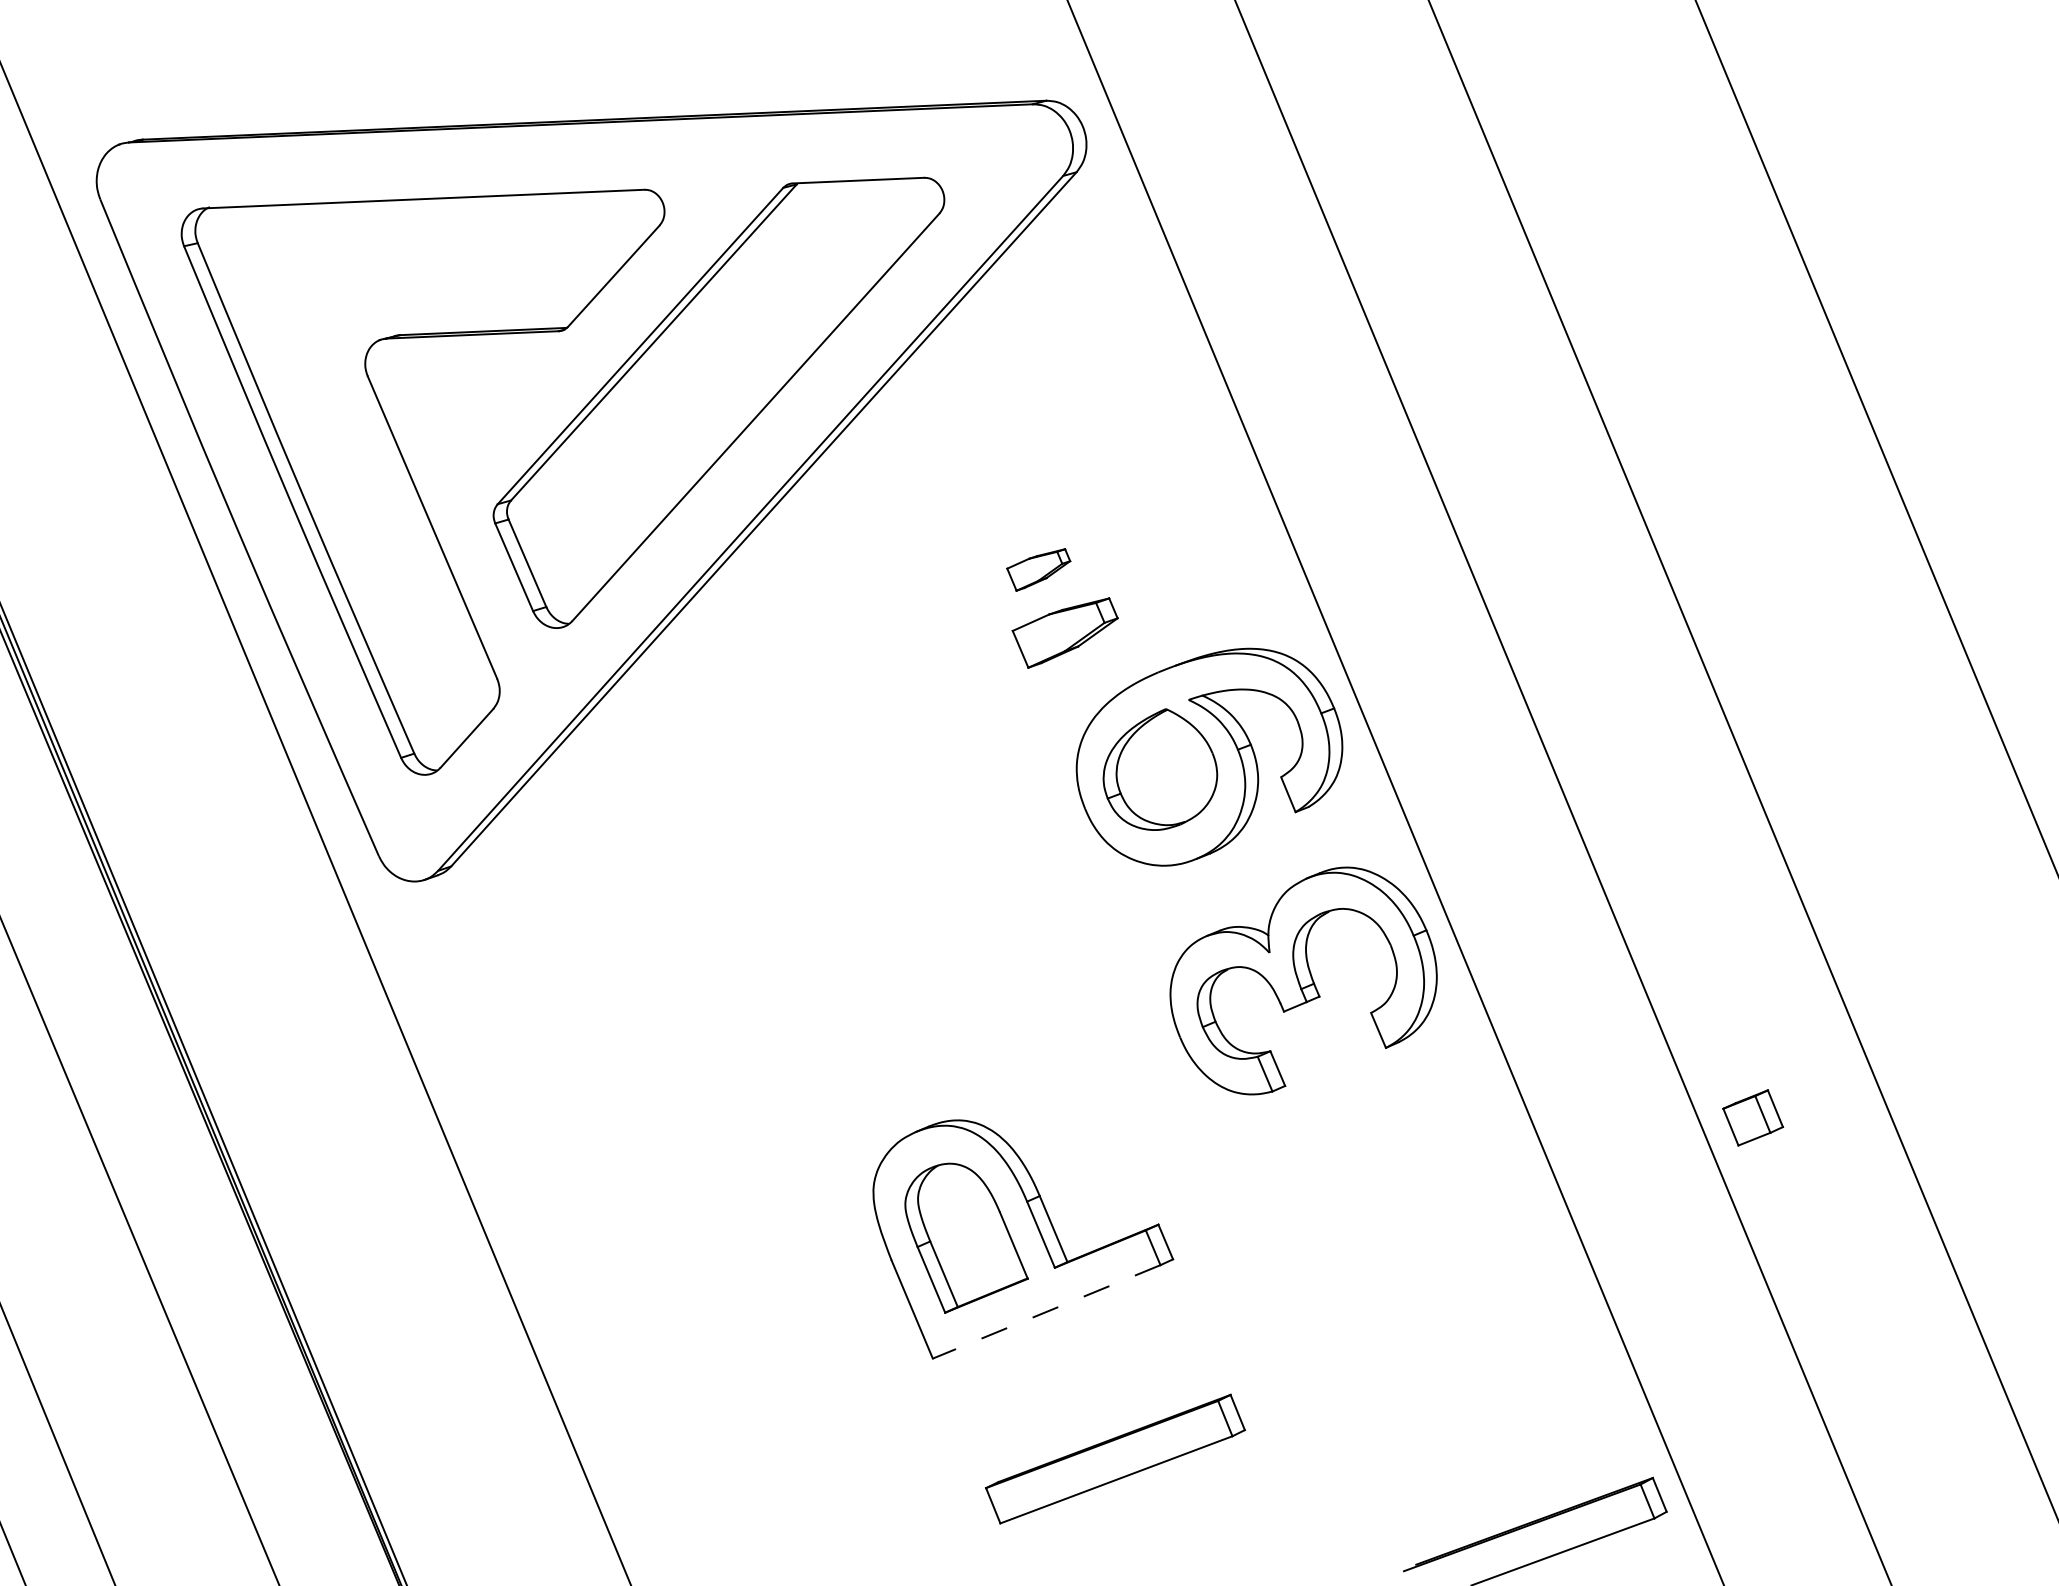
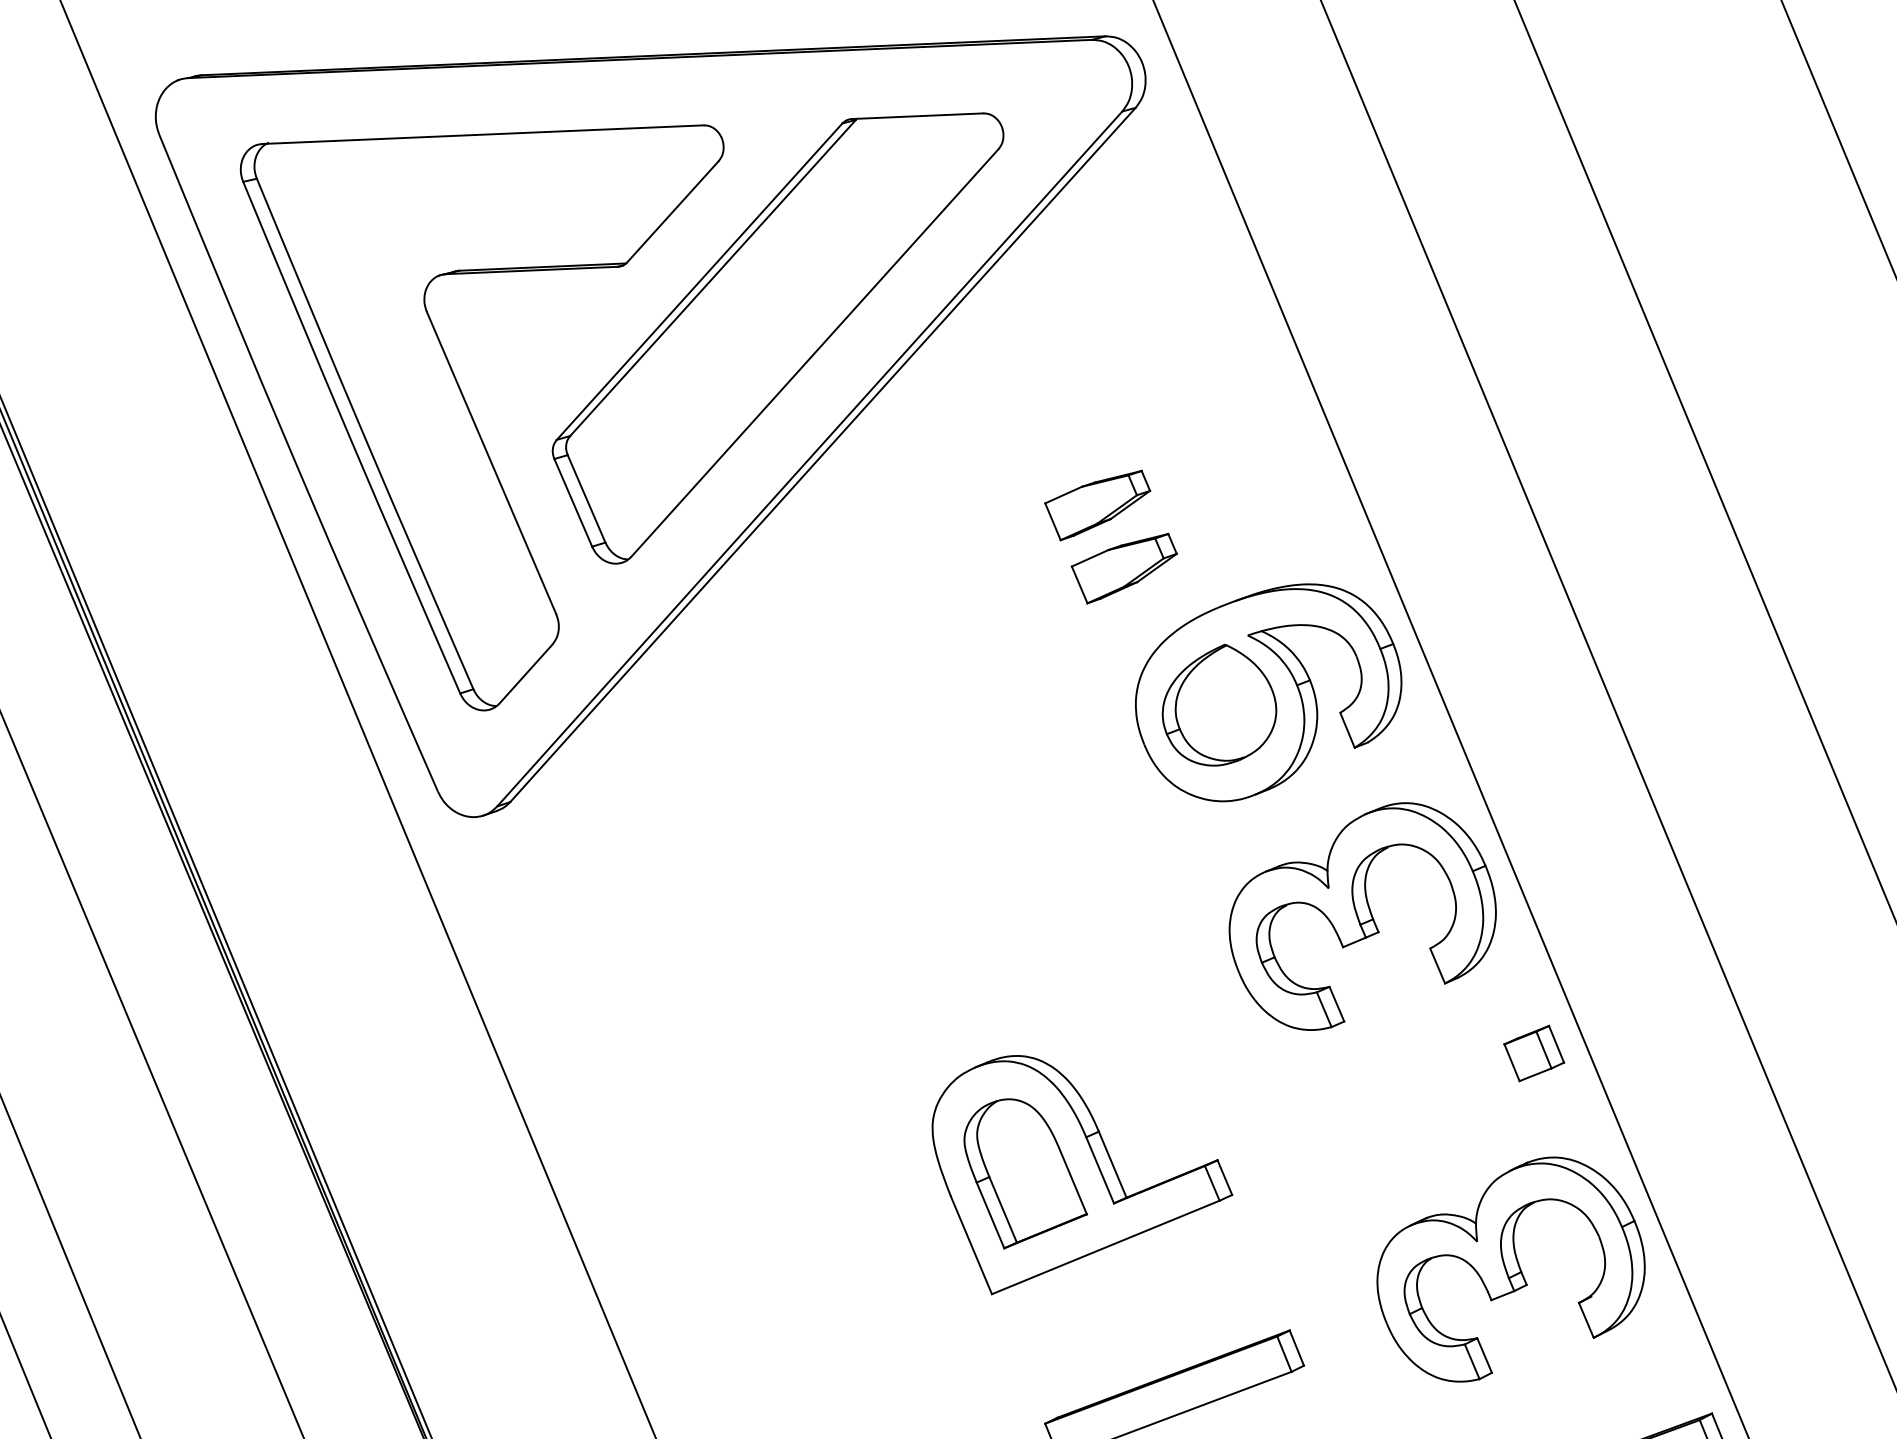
part: (1038, 569) -> (1097, 505), size x1.67
part: (1753, 1117) -> (1534, 1053), moved
line: (1046, 1312) -> (1105, 1248), dashed -> solid
part: (1451, 1333) -> (1510, 1269), added

